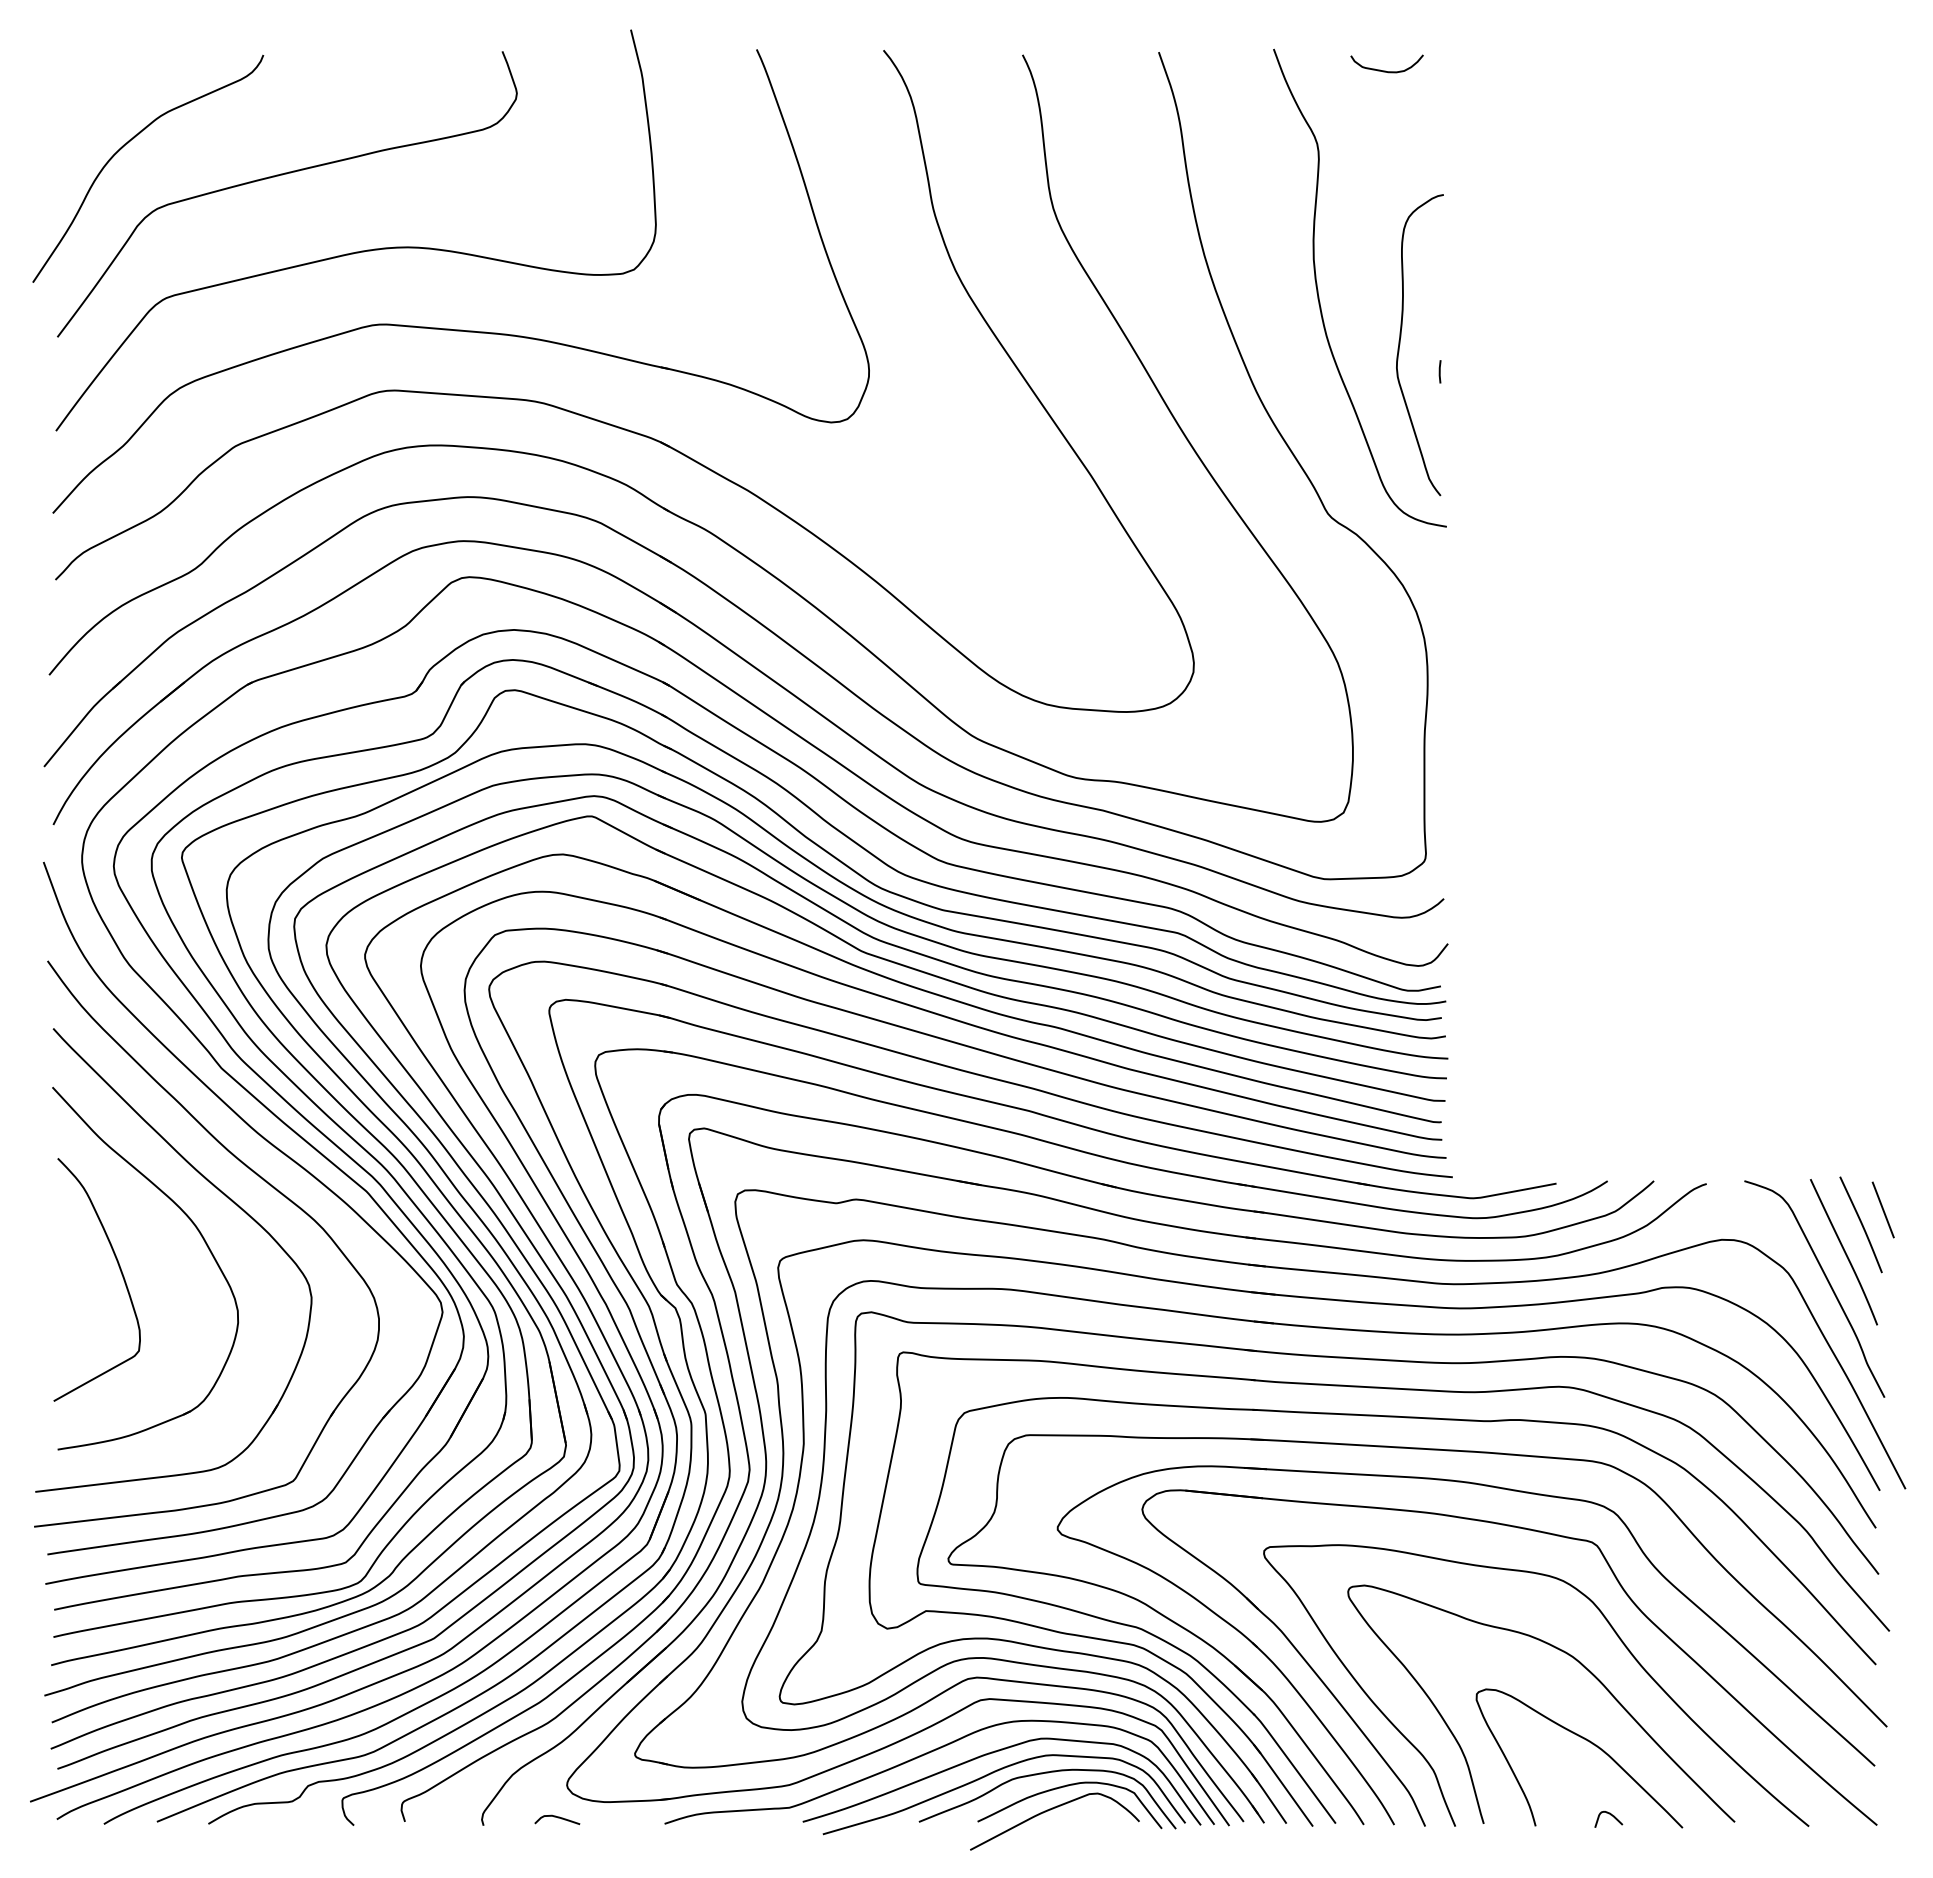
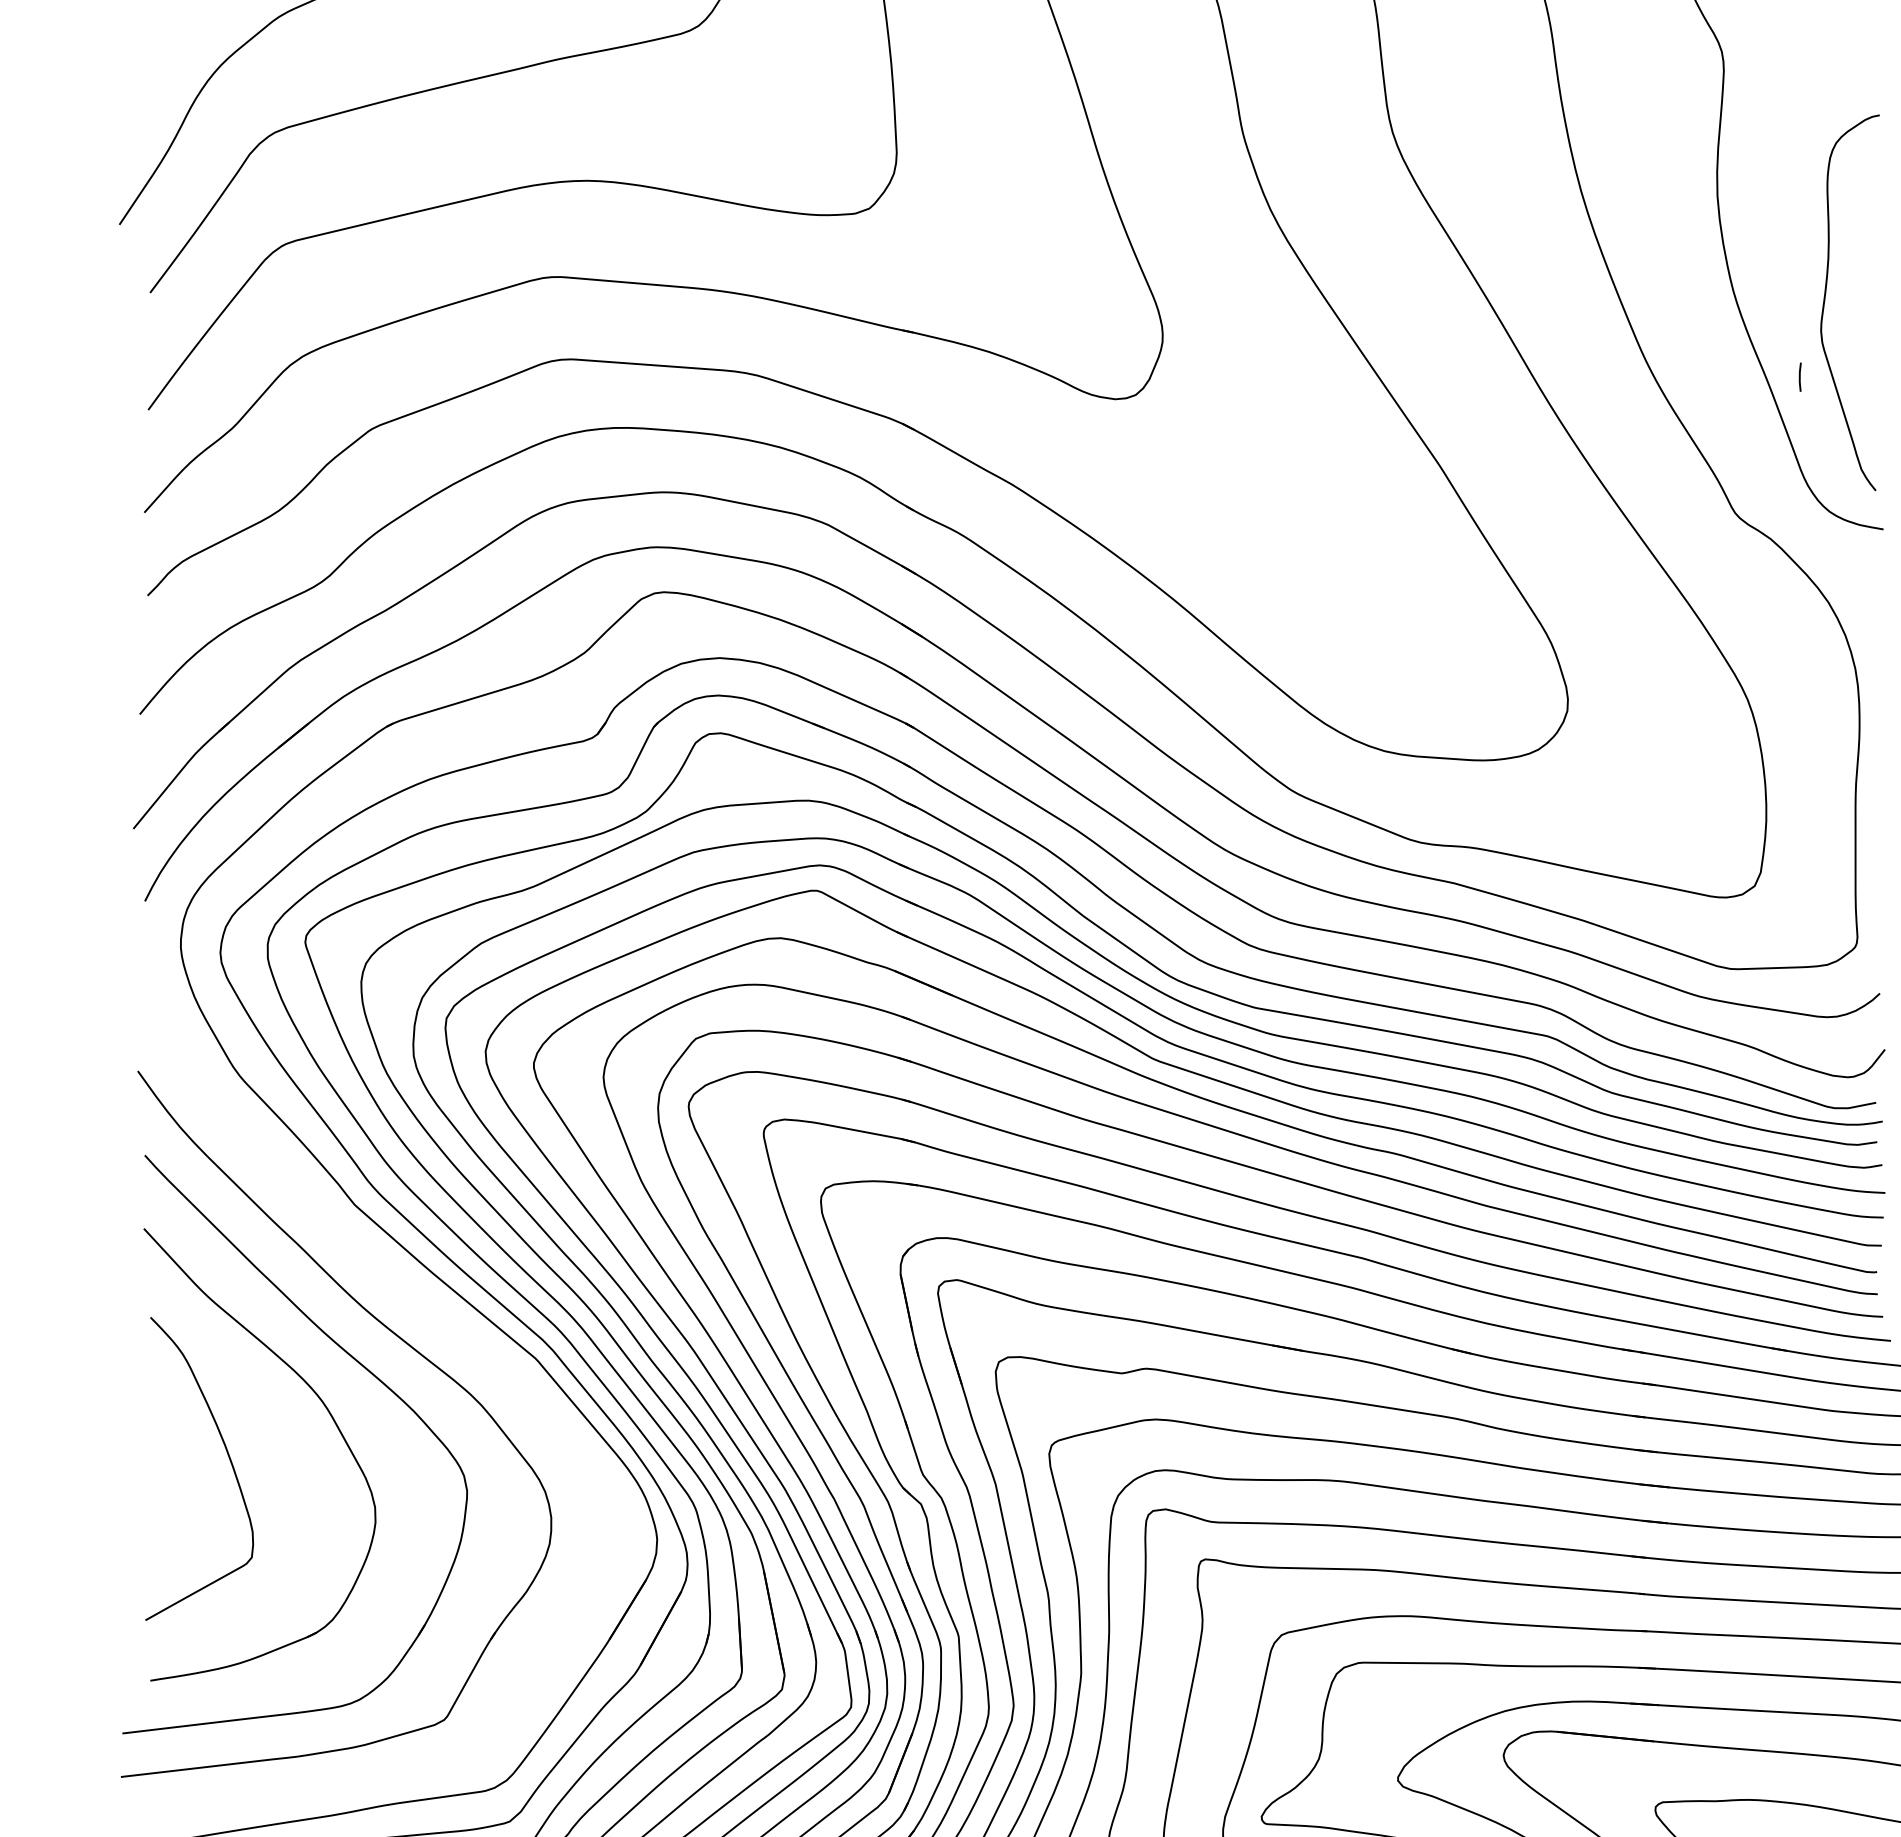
line: (1439, 371) -> (1799, 376), moved
part: (284, 1155) -> (433, 1313), removed

